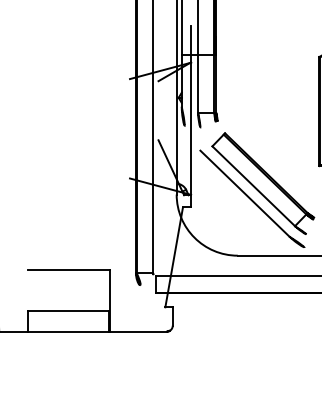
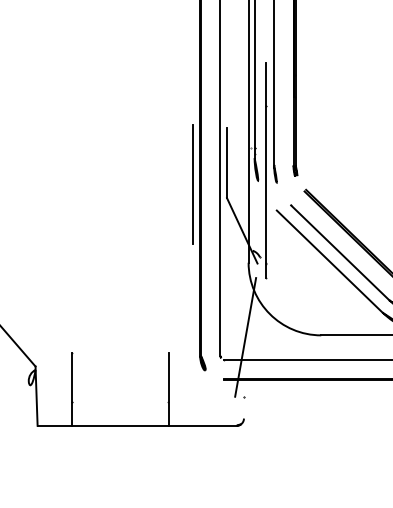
line: (158, 110) -> (227, 162), added
line: (130, 128) -> (193, 184), added
line: (28, 300) -> (72, 388), added

